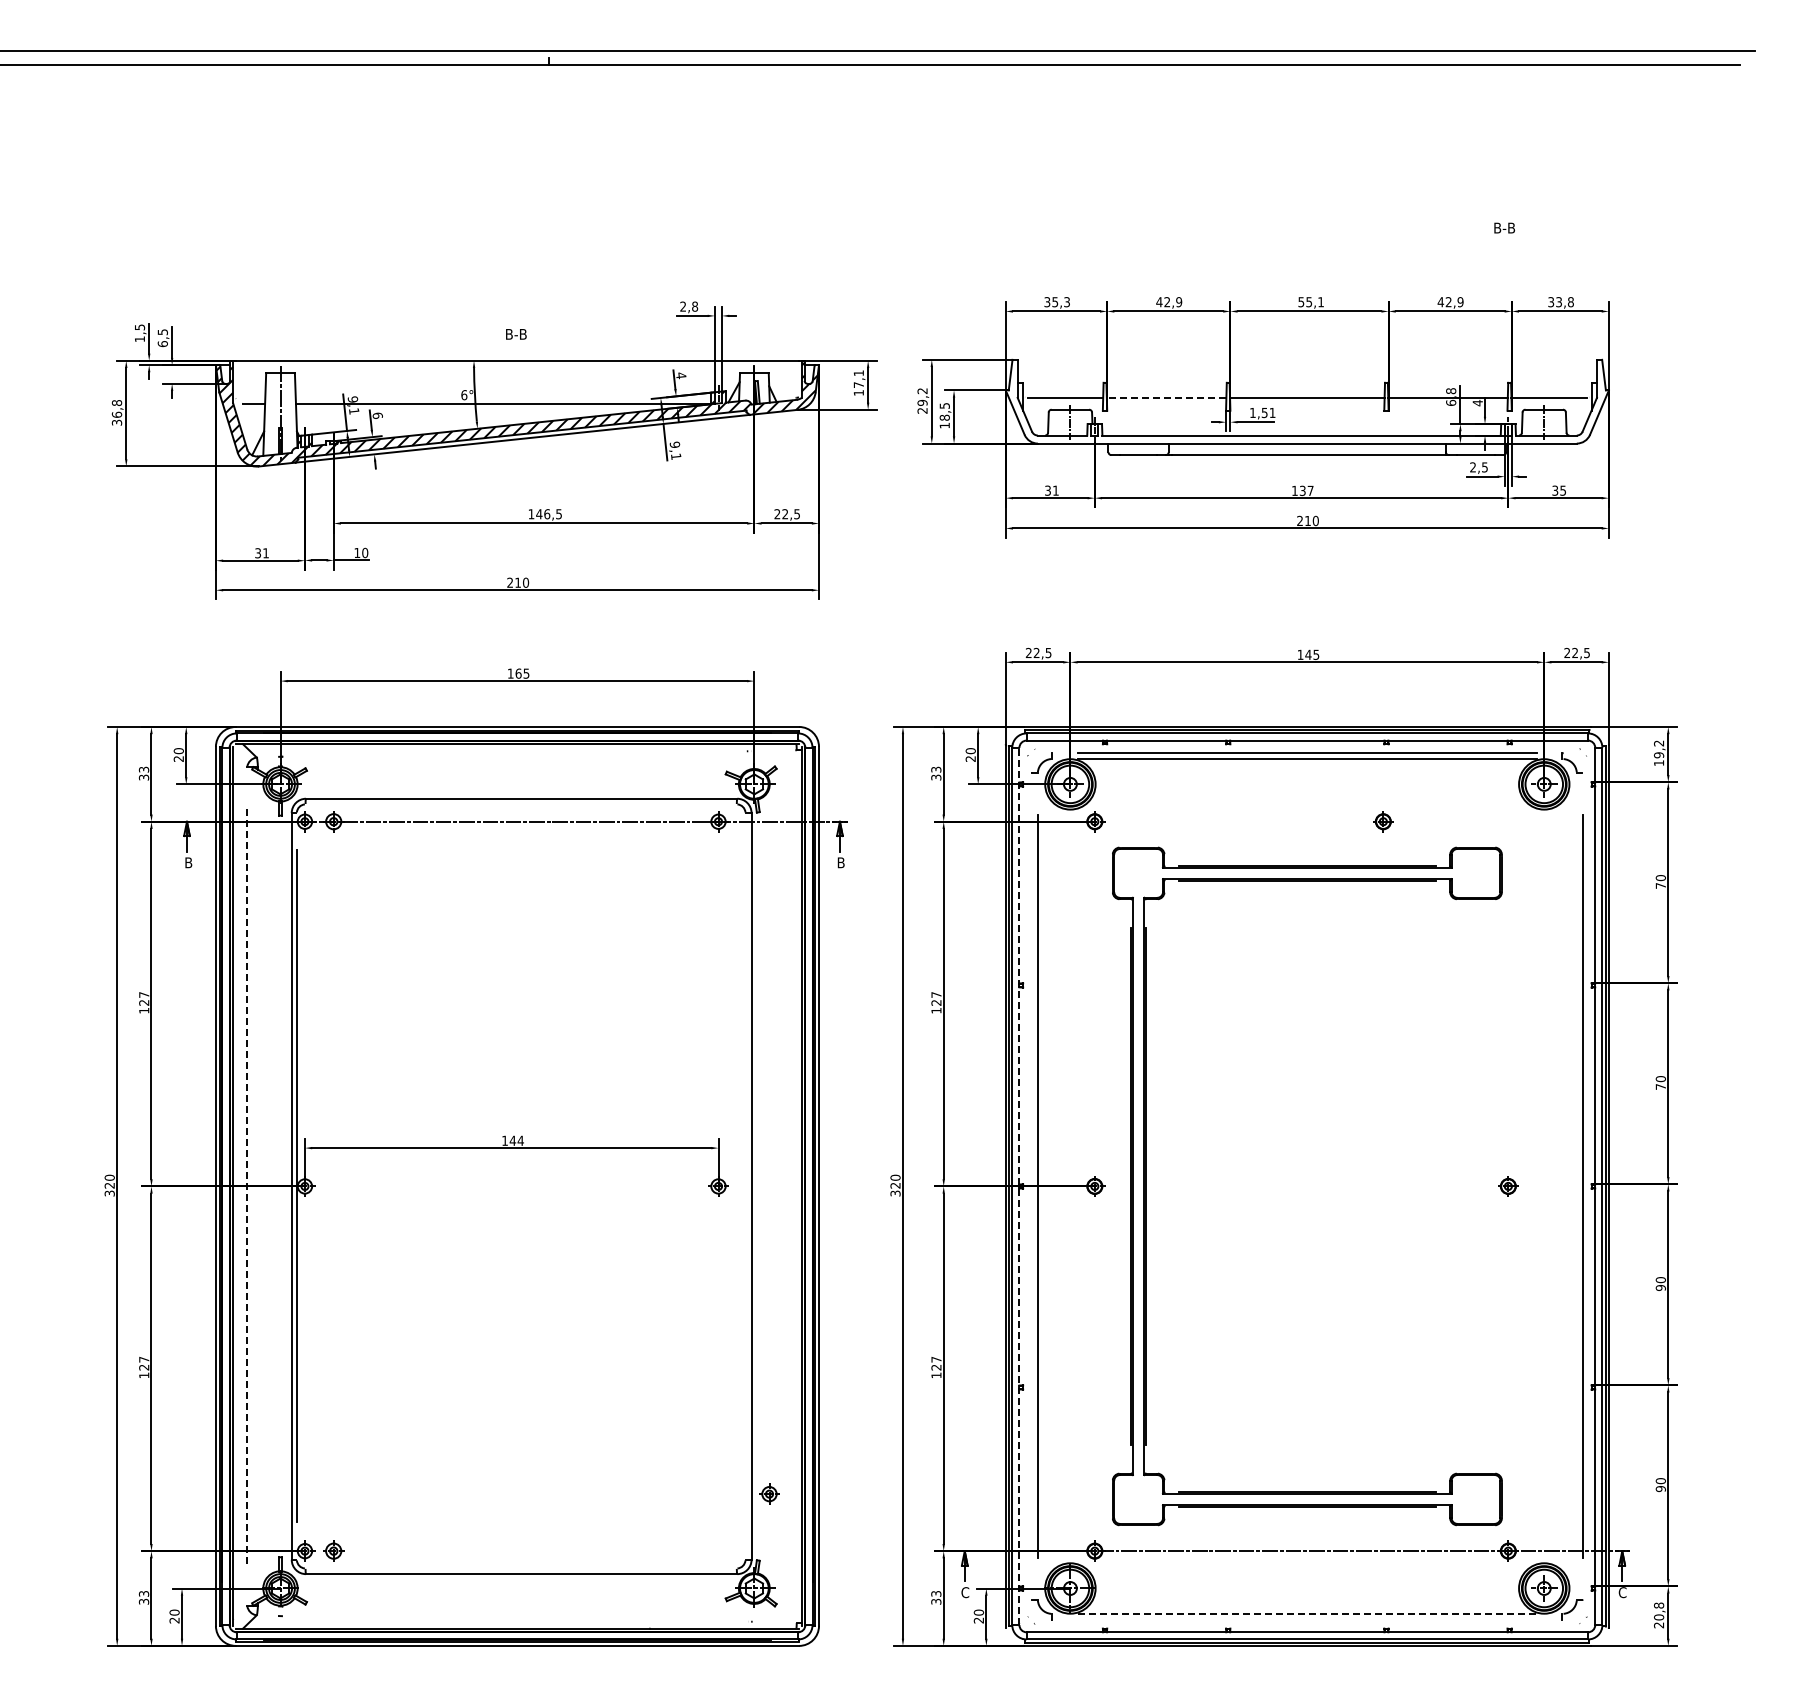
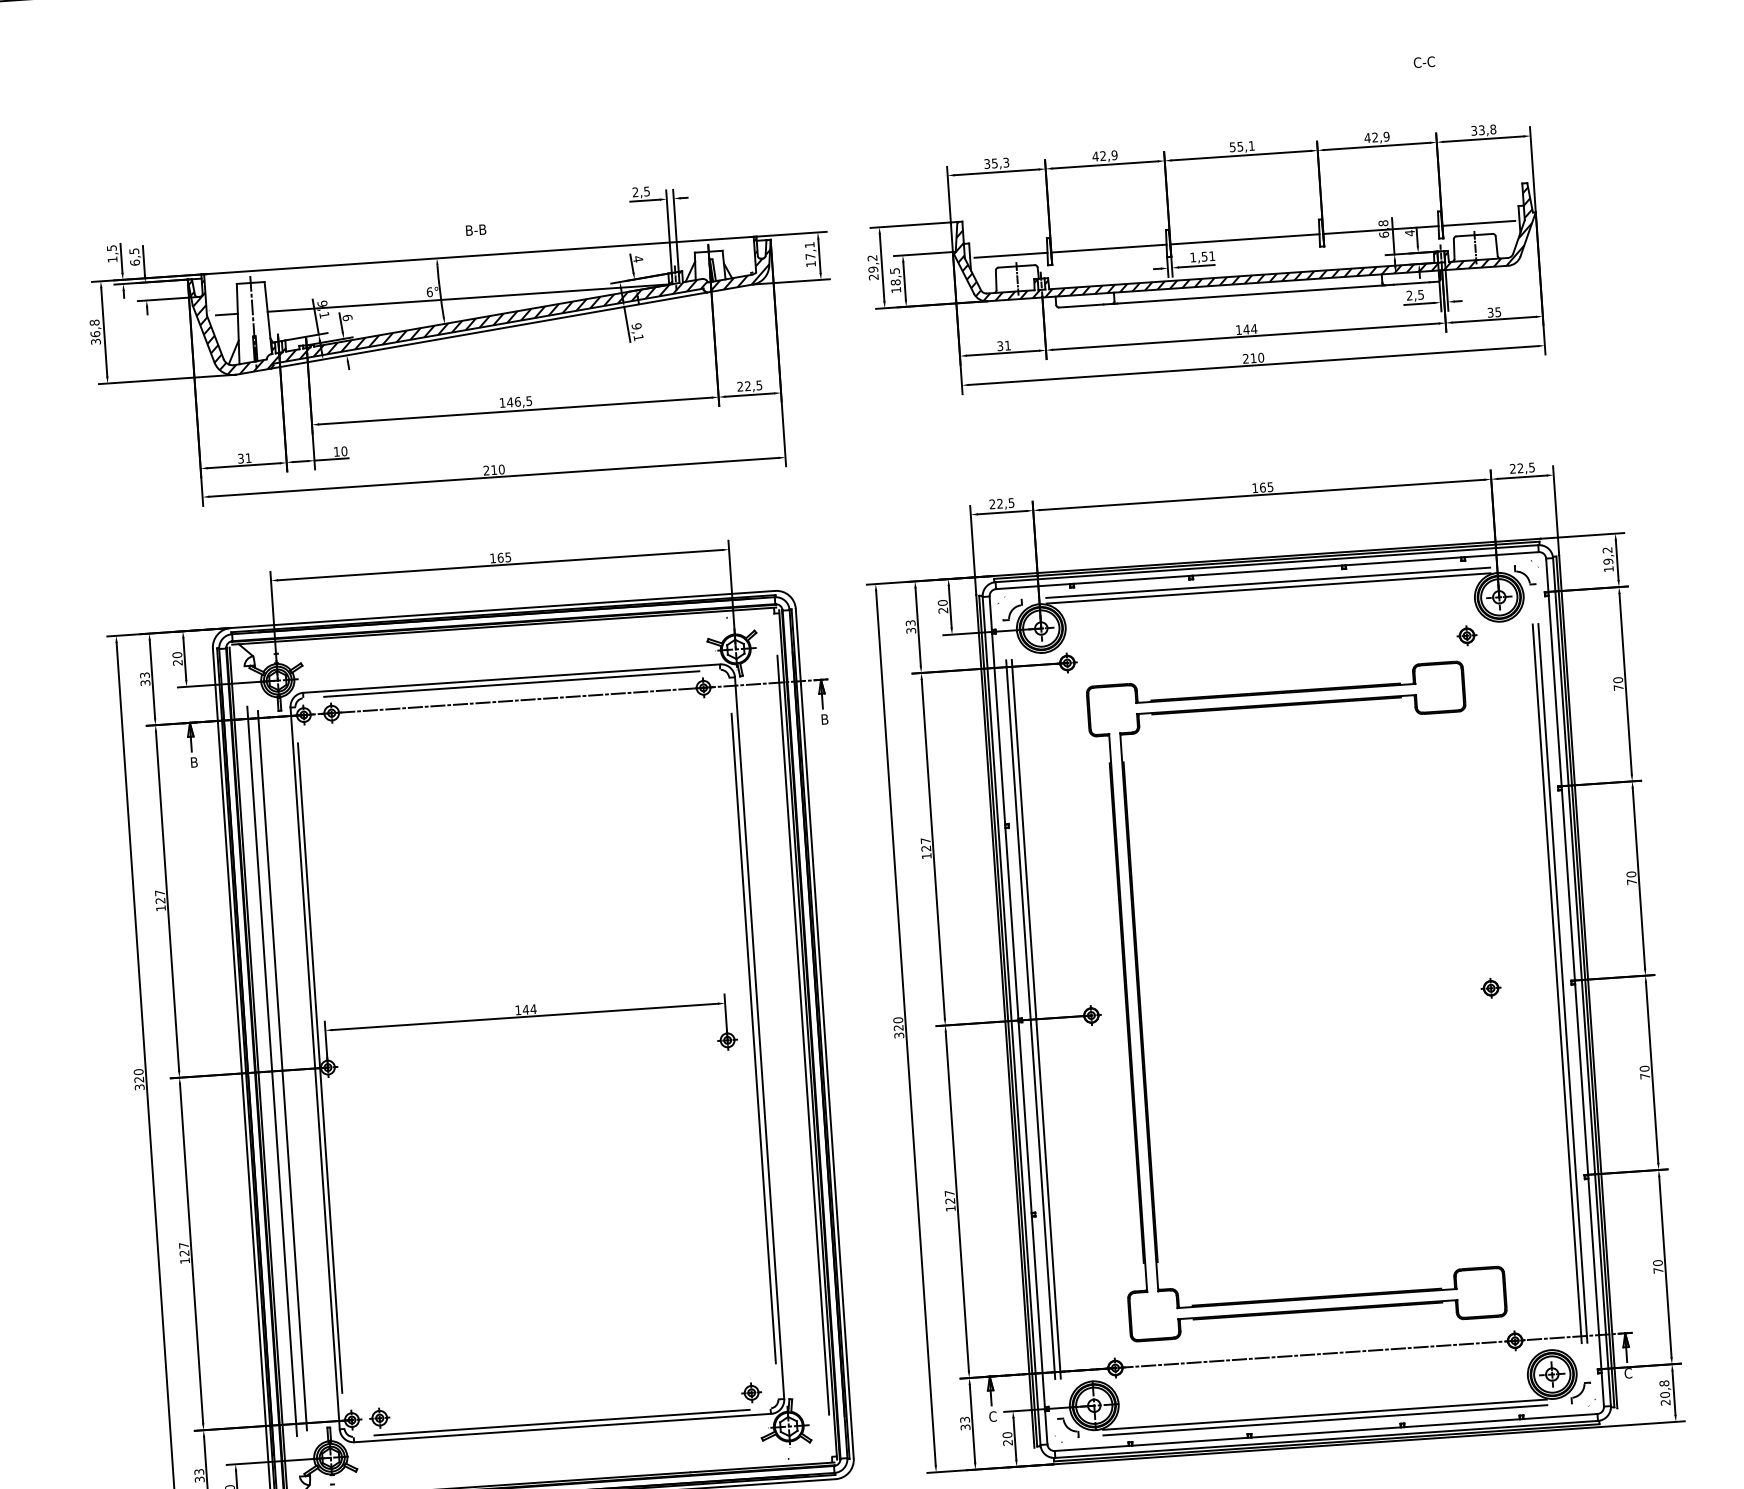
text: (1504, 227) -> (1424, 61), B-B -> C-C
text: (695, 306) -> (647, 191), 2,8 -> 2,5
line: (1166, 397) -> (1108, 248), dashed -> solid
hatch: (1305, 401) -> (1243, 242), added
text: (1306, 490) -> (1250, 328), 137 -> 144
text: (1308, 654) -> (1262, 487), 145 -> 165
line: (521, 804) -> (512, 684), added
part: (1383, 821) -> (1467, 635), moved
line: (247, 1185) -> (272, 1070), dashed -> solid
line: (257, 1186) -> (282, 1070), added
line: (745, 1186) -> (753, 1038), added
line: (796, 1186) -> (803, 1035), added
line: (1019, 1186) -> (1018, 1020), dashed -> solid
line: (1032, 1186) -> (1031, 1019), added
line: (1576, 1186) -> (1556, 983), added
text: (1660, 1288) -> (1644, 1076), 90 -> 70
text: (1660, 1489) -> (1658, 1271), 90 -> 70
part: (769, 1493) -> (751, 1392), moved
line: (521, 1568) -> (562, 1422), added
line: (1307, 1613) -> (1325, 1414), dashed -> solid
line: (1306, 1619) -> (1324, 1420), added

